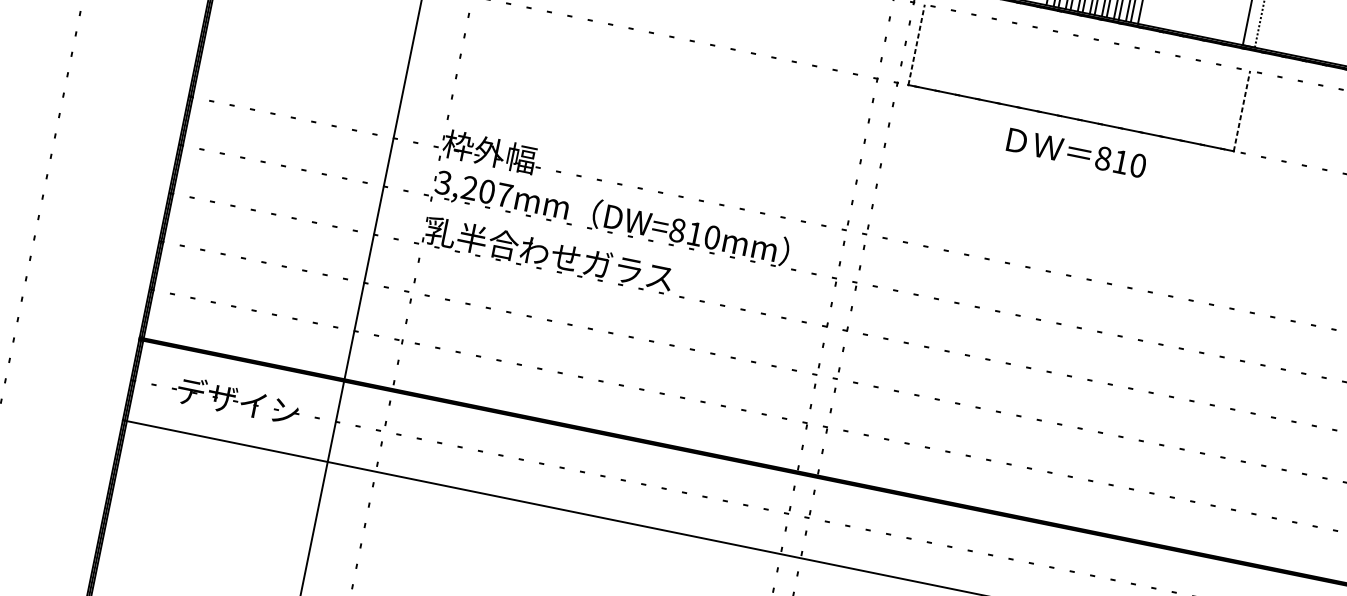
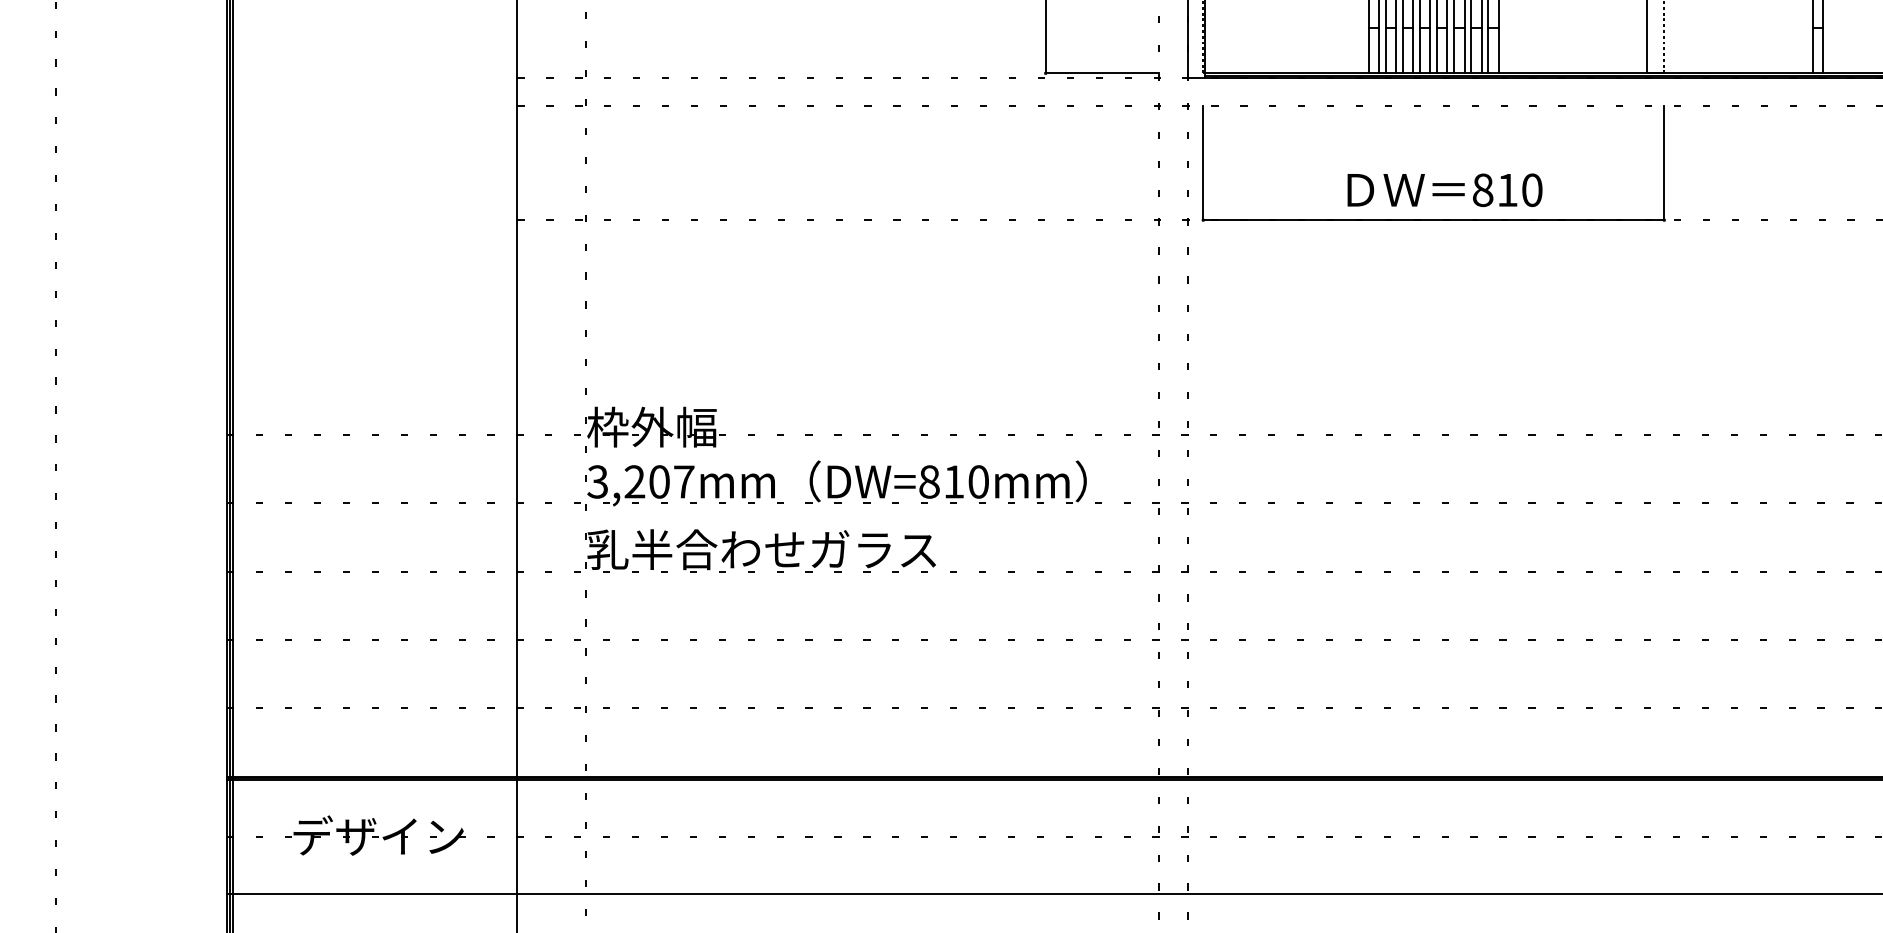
line: (916, 45) -> (1203, 163), dashed -> solid
line: (1242, 111) -> (1664, 163), dashed -> solid
text: (1076, 153) -> (1444, 190), moved

